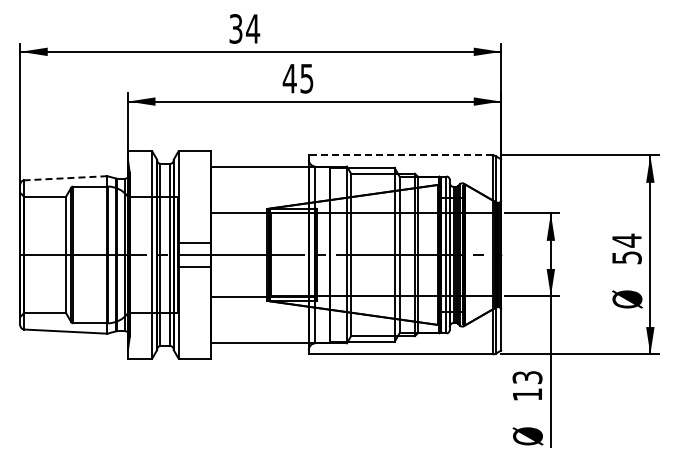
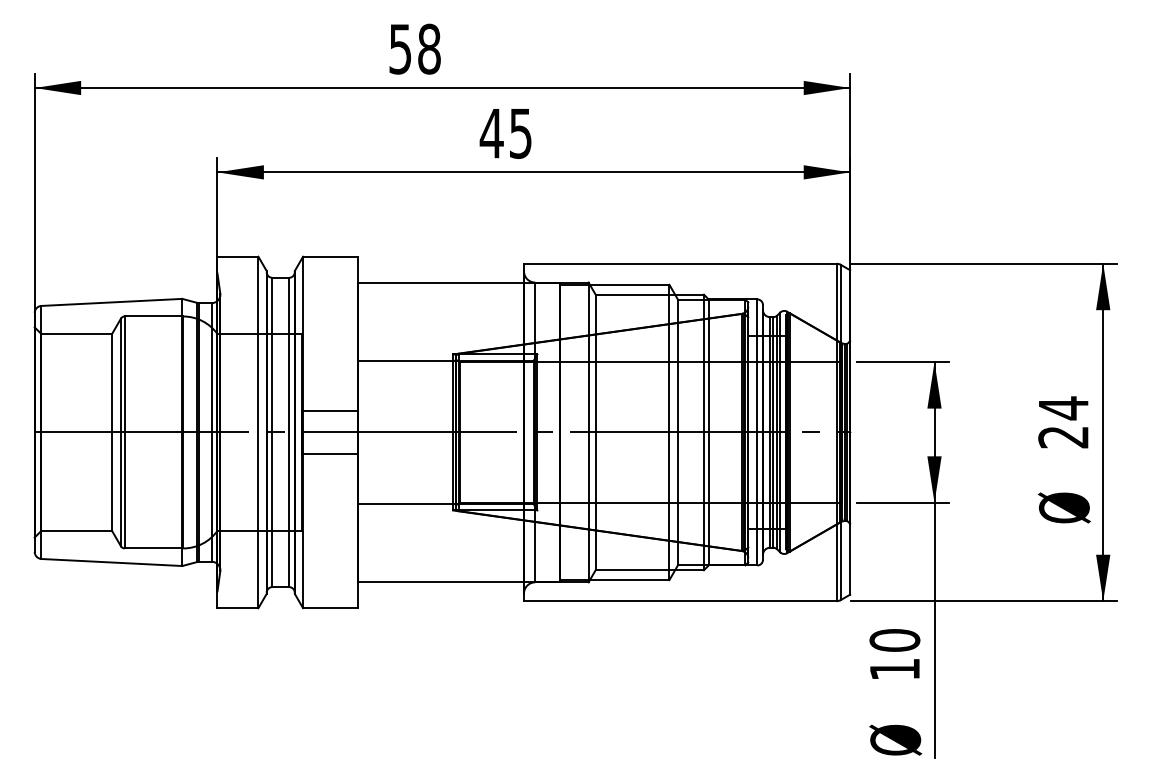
text: (245, 28) -> (416, 48), 34 -> 58
line: (400, 155) -> (679, 263), dashed -> solid
line: (65, 178) -> (111, 302), dashed -> solid
text: (626, 257) -> (1062, 436), 54 -> 24
text: (527, 377) -> (894, 640), 13 -> 10

